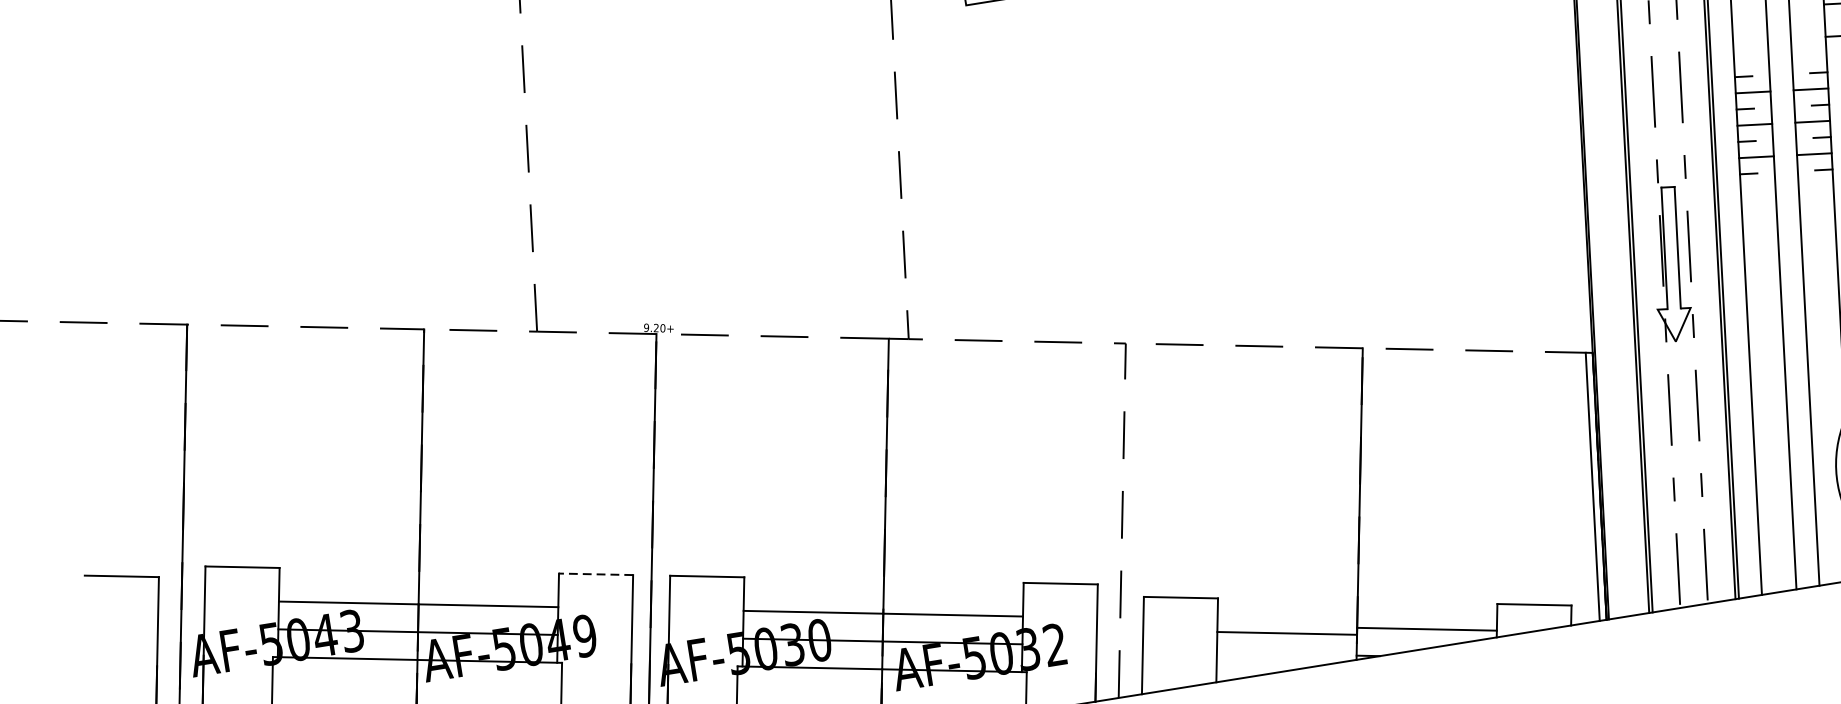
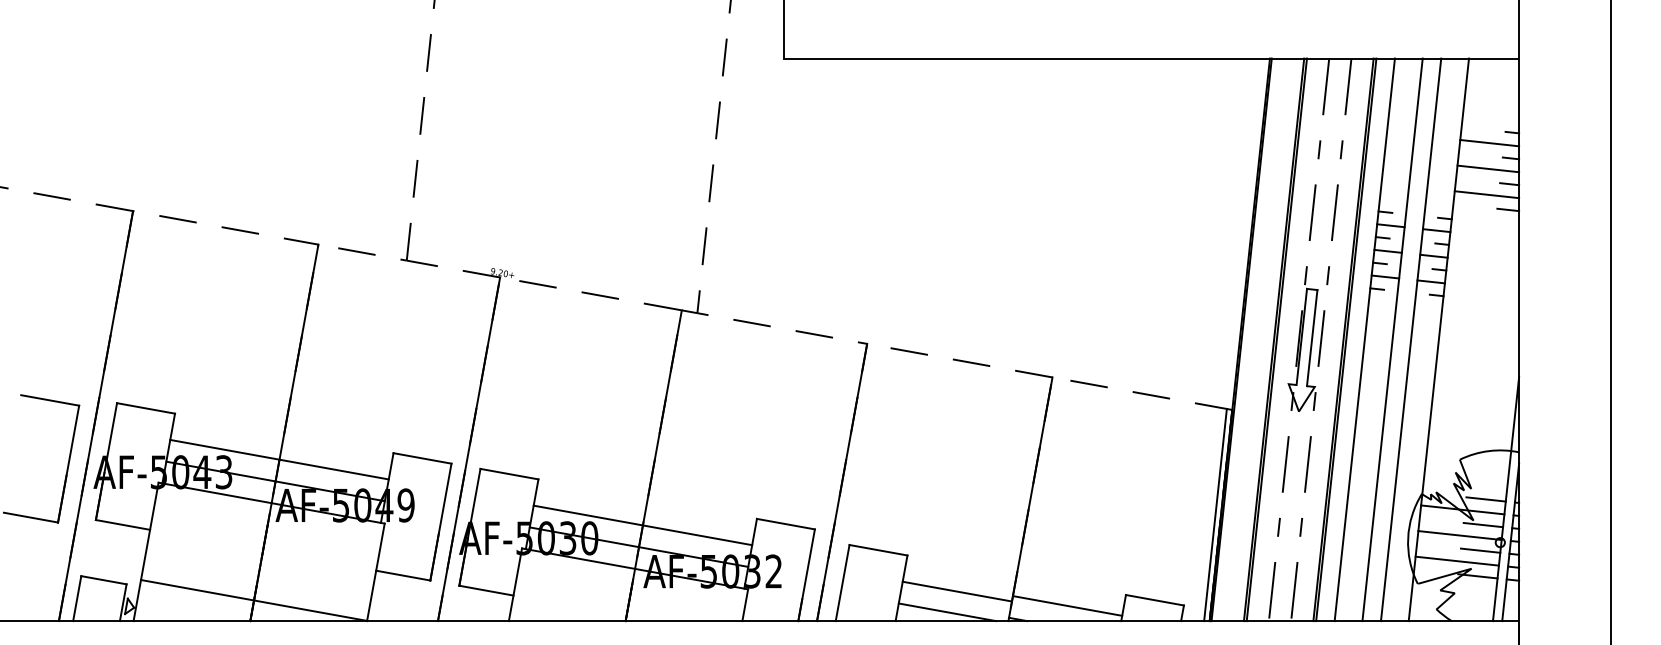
line: (1122, 520) -> (842, 482), added
line: (596, 574) -> (422, 458), dashed -> solid
line: (1279, 661) -> (947, 612), added

